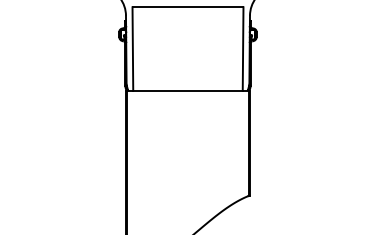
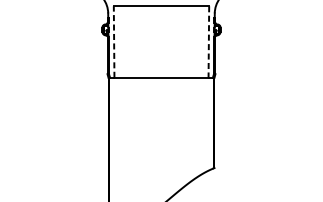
line: (132, 48) -> (113, 41), solid -> dashed
line: (243, 48) -> (209, 41), solid -> dashed

